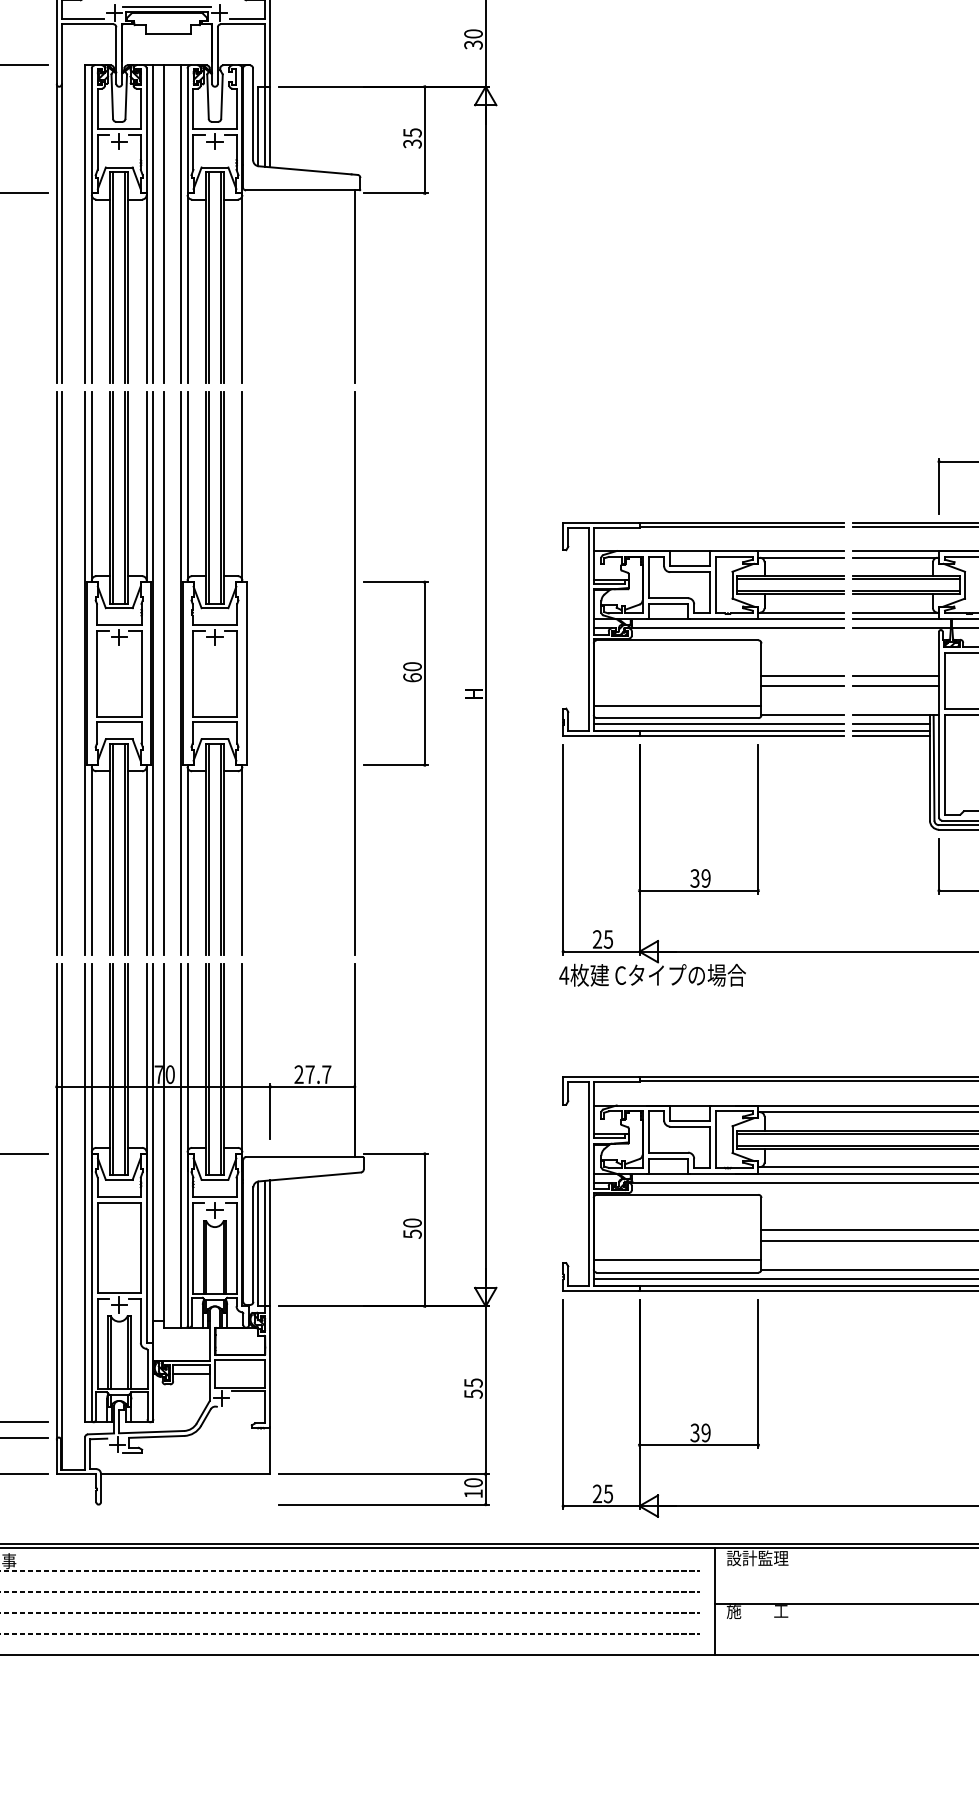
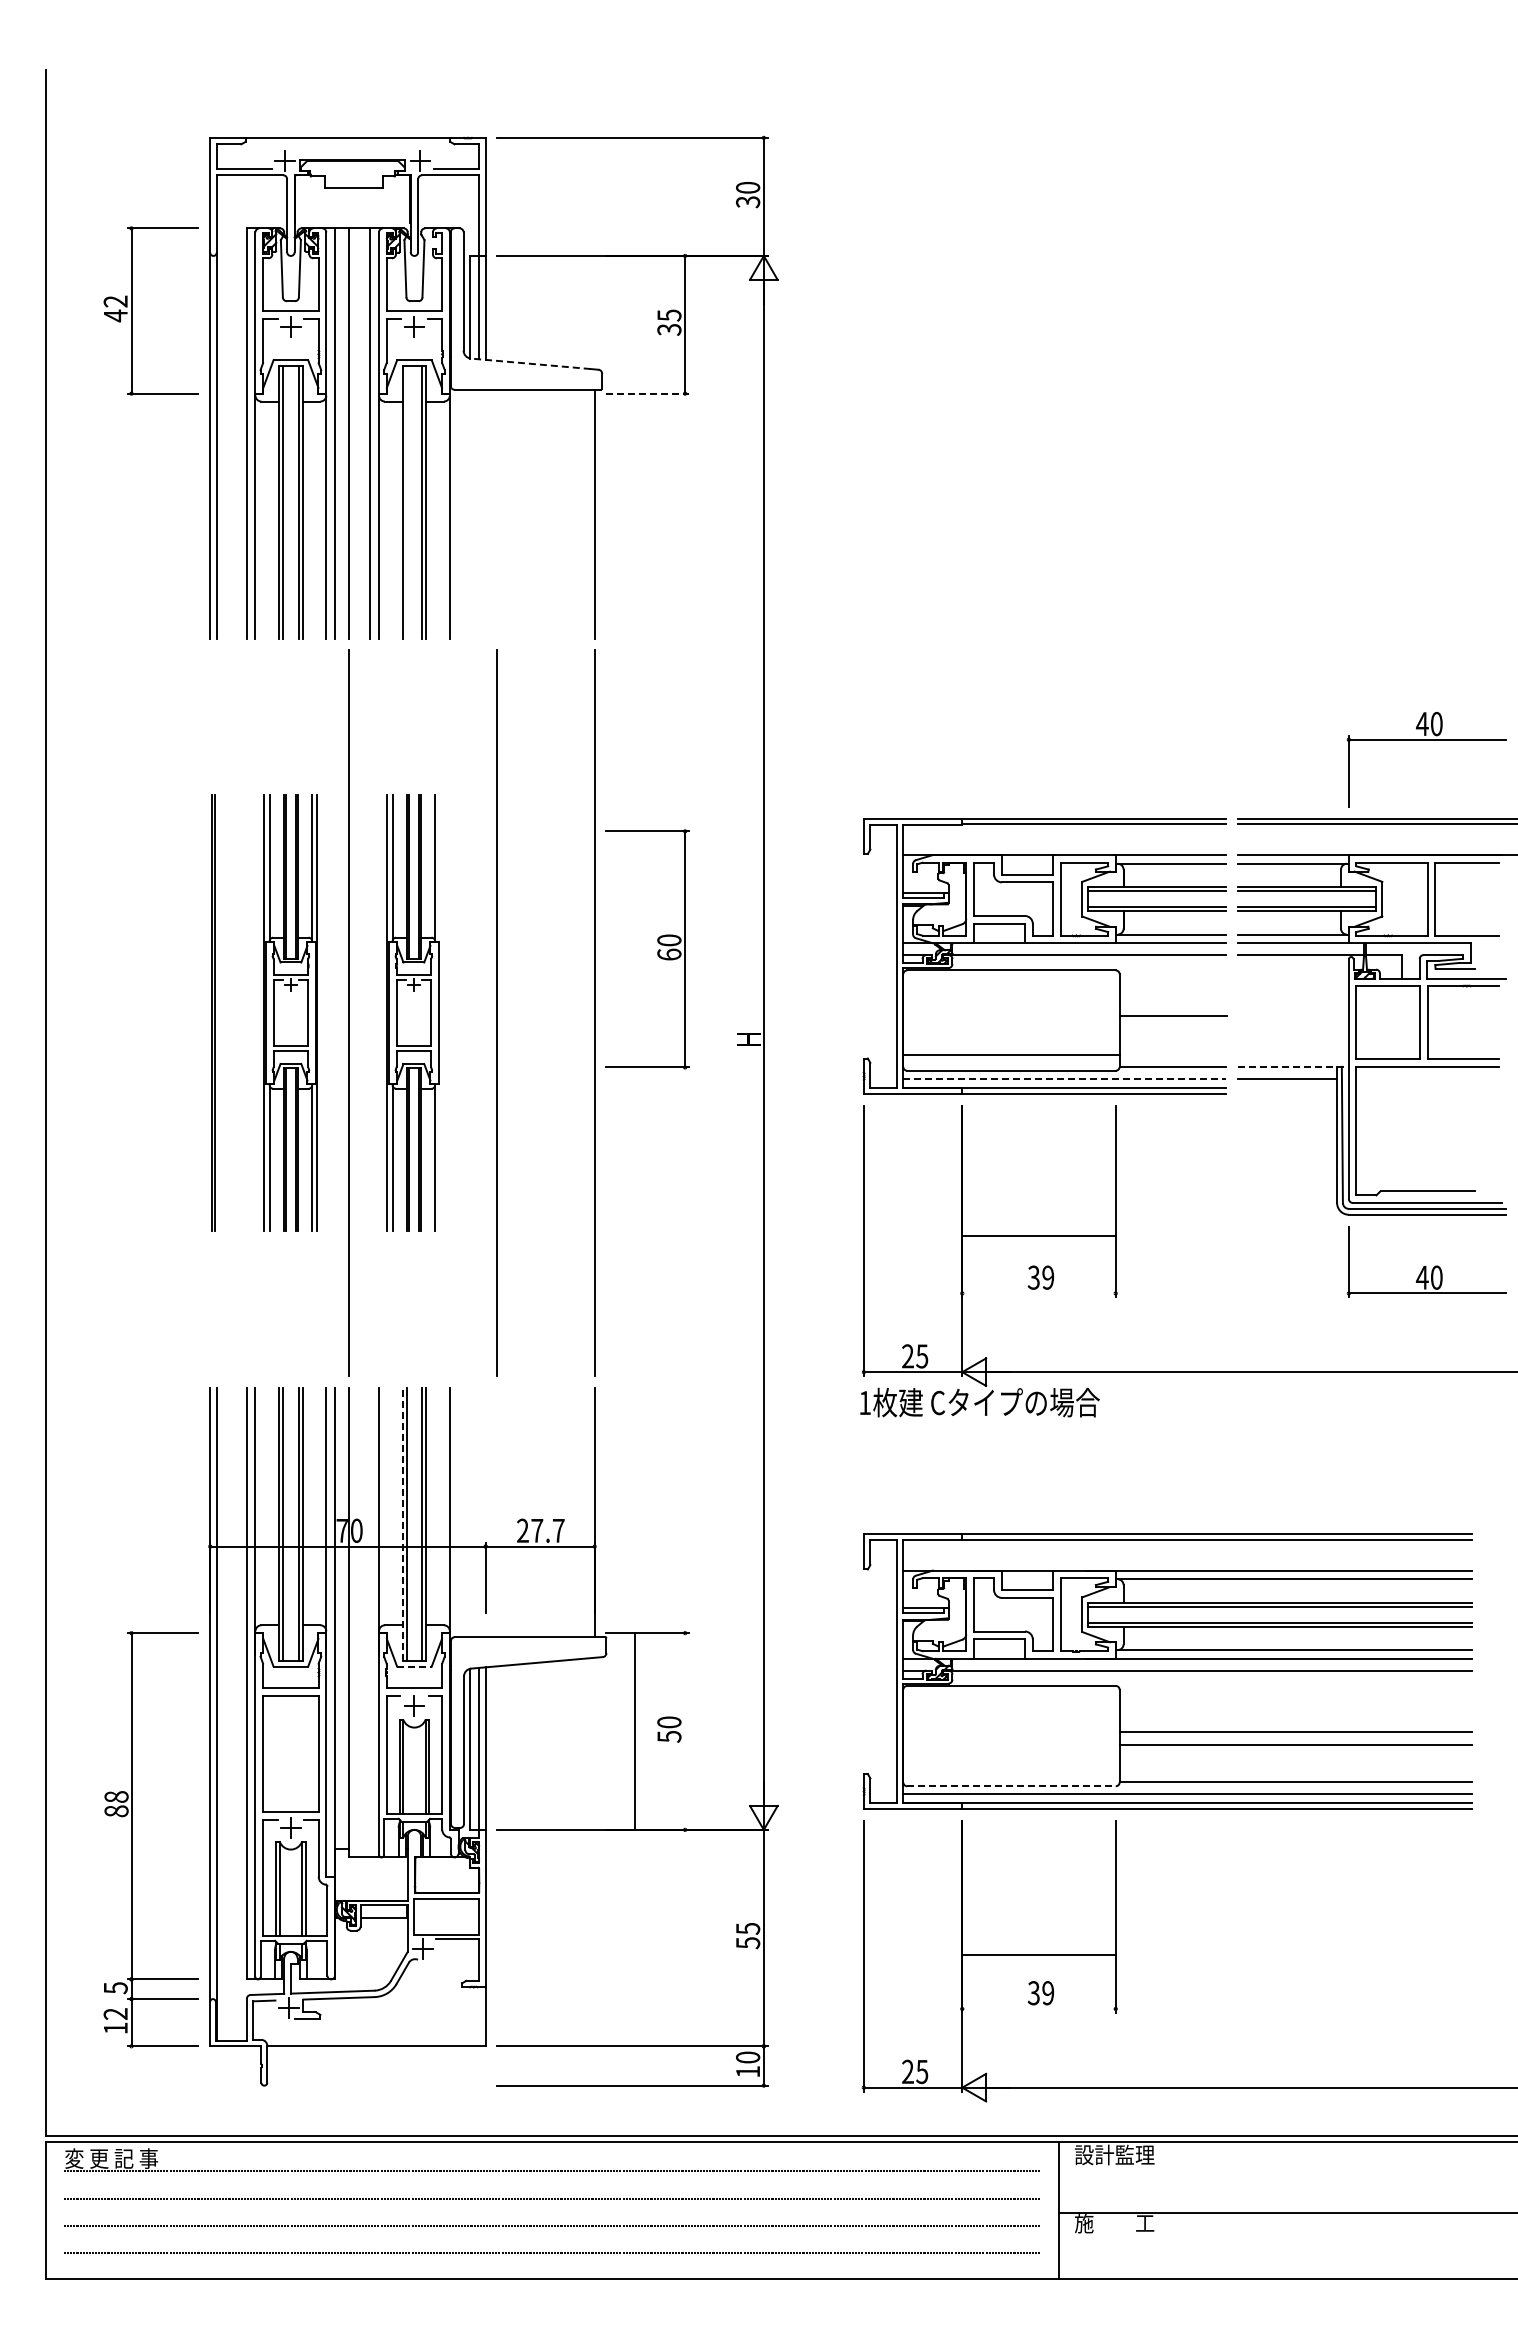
line: (166, 7) -> (352, 153), removed
line: (304, 170) -> (530, 363), solid -> dashed
line: (396, 193) -> (648, 393), solid -> dashed
line: (208, 277) -> (406, 502), removed
part: (59, 673) -> (213, 1012), size x0.6
part: (118, 673) -> (290, 1012), size x0.6
part: (213, 673) -> (412, 1012), size x0.6
line: (278, 673) -> (496, 1012), added
part: (403, 675) -> (657, 951), moved
line: (896, 676) -> (1293, 1016), removed
line: (802, 686) -> (1172, 1029), removed
line: (896, 686) -> (1293, 1029), removed
line: (896, 714) -> (1294, 1066), solid -> dashed
line: (718, 724) -> (1064, 1078), solid -> dashed
line: (891, 731) -> (1287, 1087), removed
line: (891, 735) -> (1287, 1093), removed
line: (698, 890) -> (1038, 1236), moved
text: (563, 975) -> (864, 1402), 4 -> 1
line: (205, 1068) -> (402, 1523), solid -> dashed
line: (180, 1145) -> (370, 1622), removed
line: (215, 1179) -> (414, 1666), solid -> dashed
line: (425, 1230) -> (635, 1731), moved
line: (677, 1260) -> (1011, 1770), removed
line: (677, 1272) -> (1011, 1786), solid -> dashed
line: (698, 1444) -> (1038, 1954), moved

